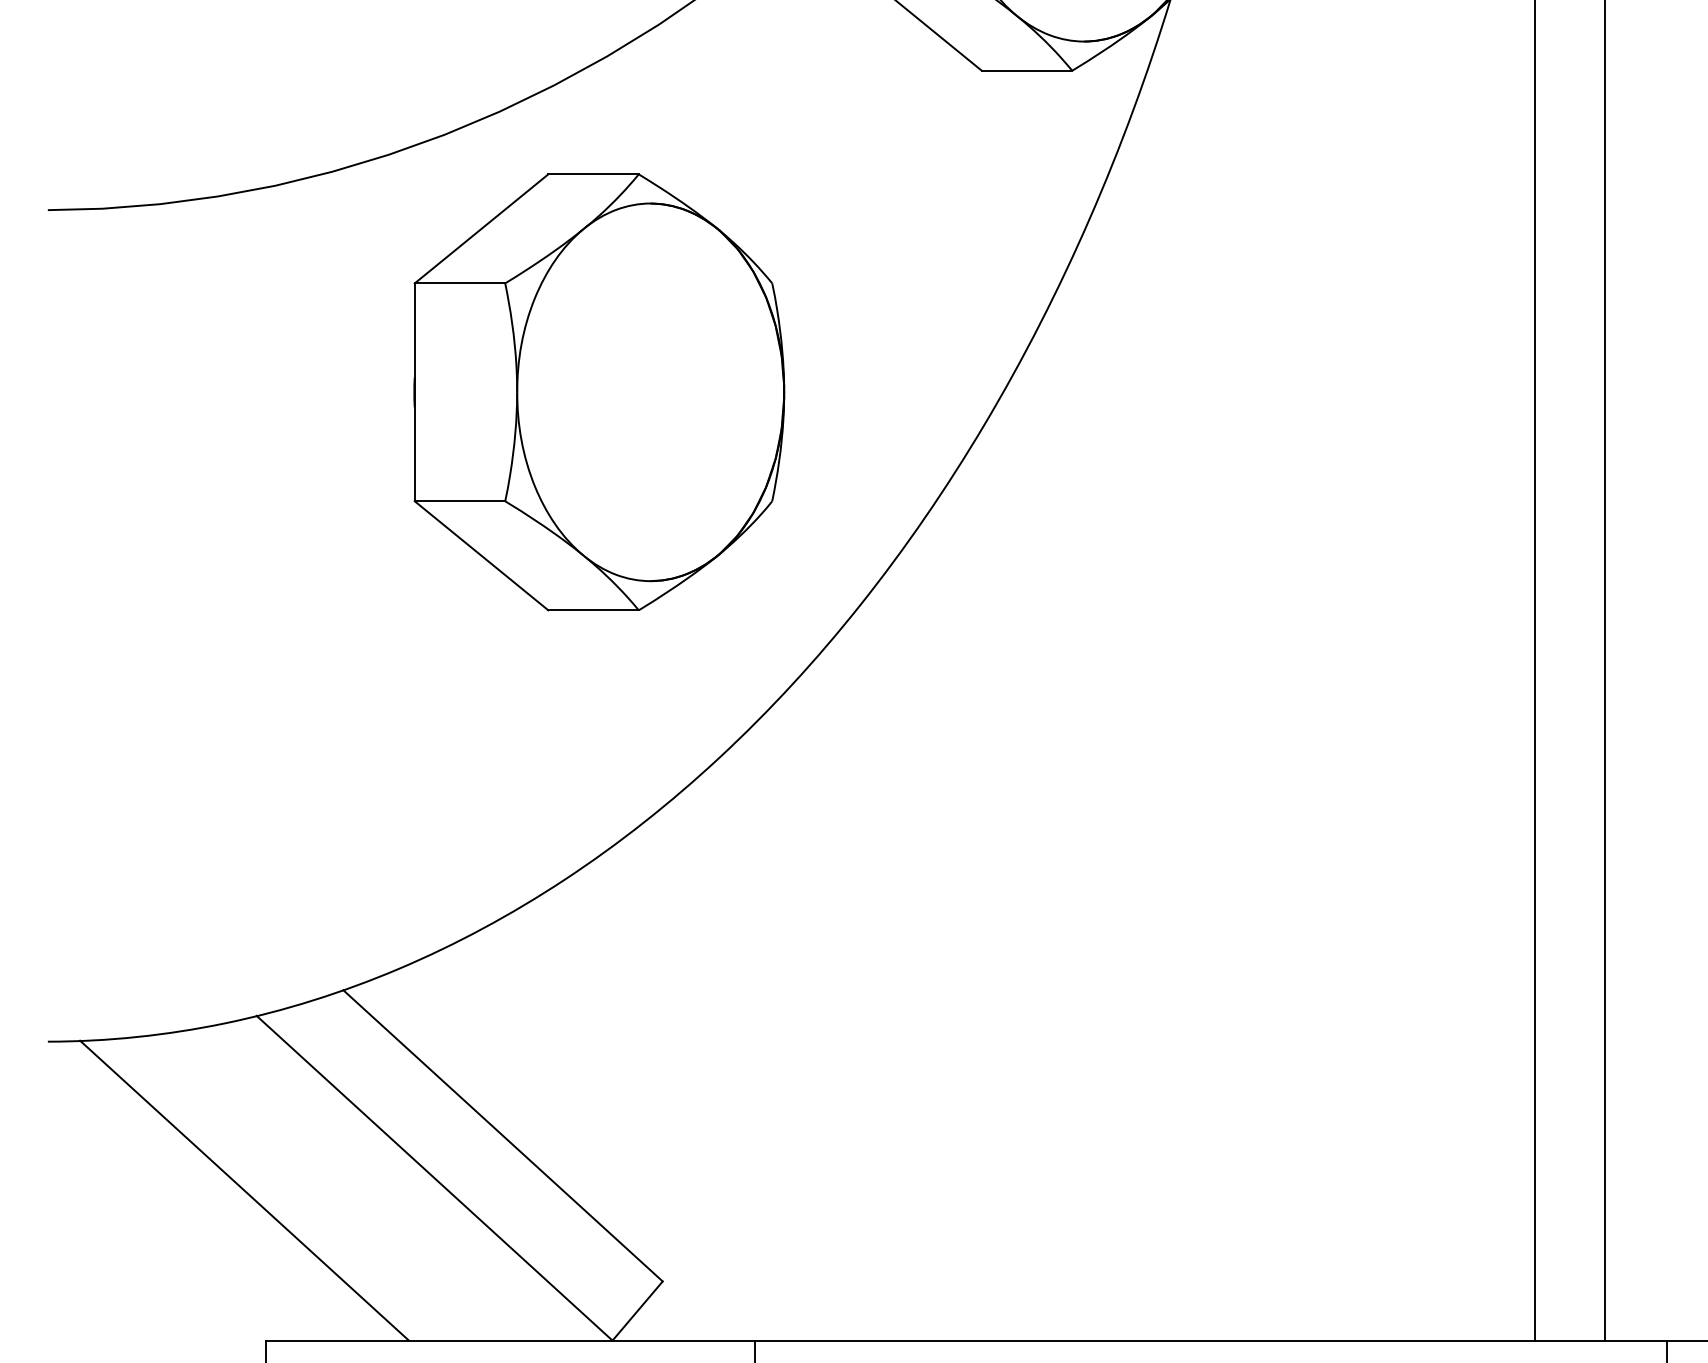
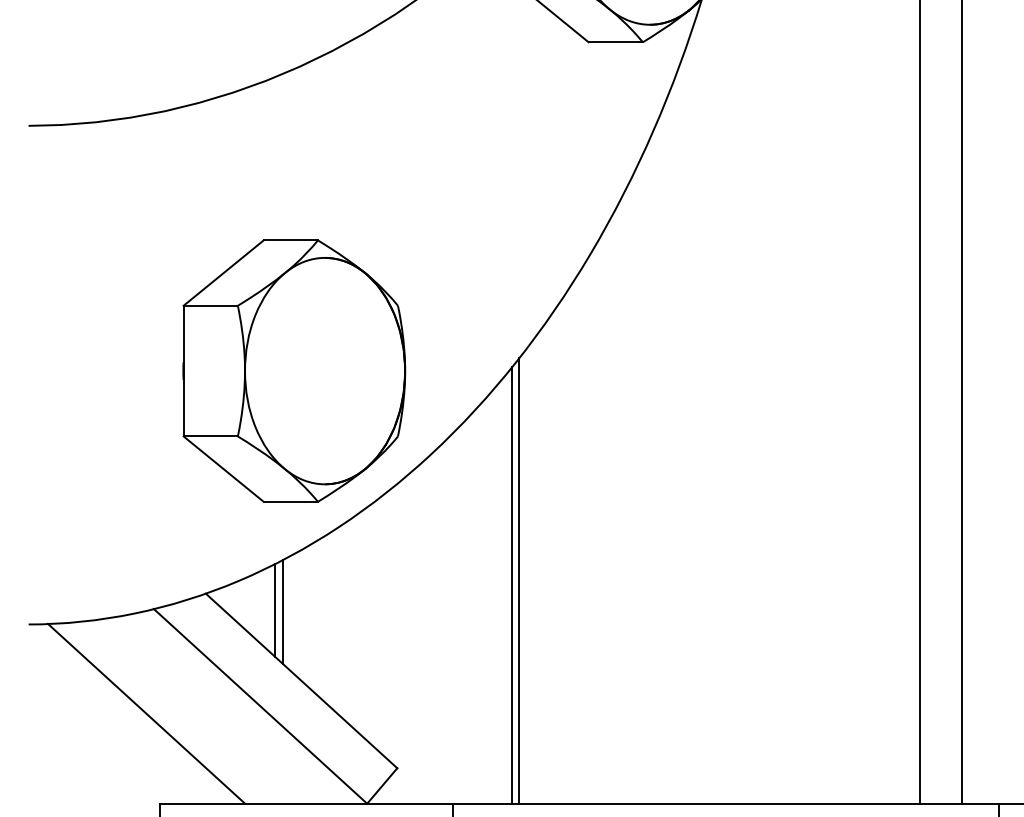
part: (599, 391) -> (294, 370), moved
line: (866, 968) -> (519, 580), added
line: (854, 976) -> (512, 585), added
line: (459, 1016) -> (275, 609), added
line: (471, 1020) -> (282, 611), added

